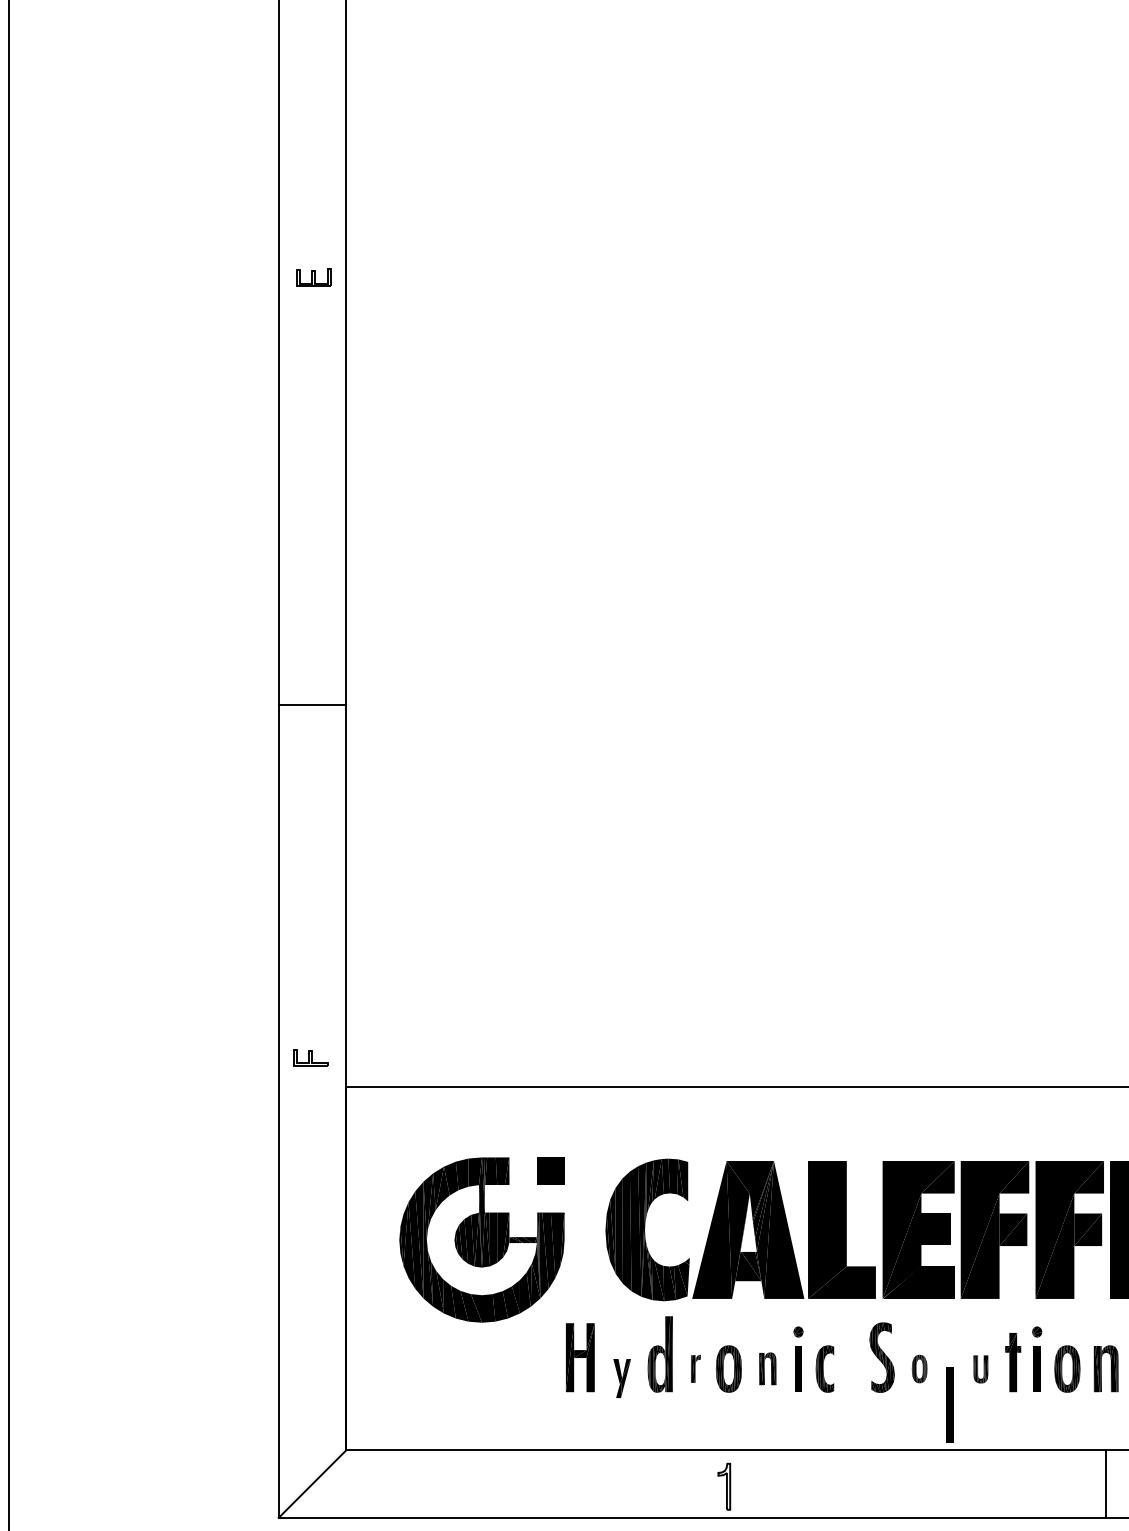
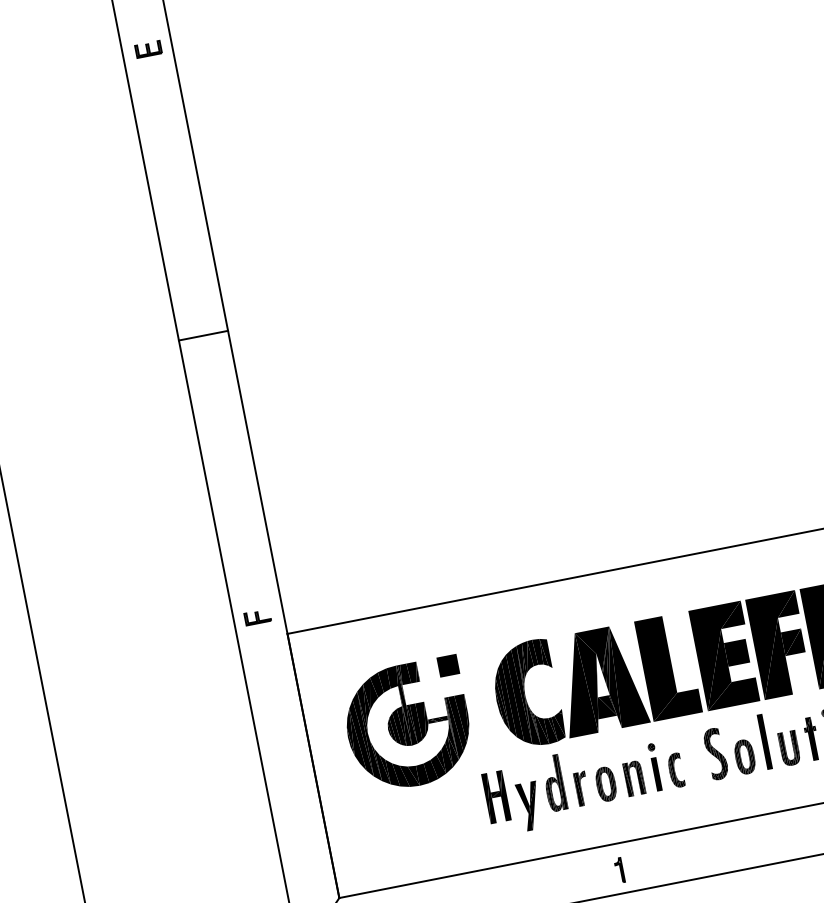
line: (312, 704) -> (203, 335), moved
part: (695, 1368) -> (581, 788), size x1.67
part: (767, 1368) -> (634, 778), size x1.43
part: (919, 1368) -> (744, 756), size x1.67
part: (980, 1369) -> (789, 748), size x1.67
part: (621, 1378) -> (529, 806), size x1.67
part: (949, 1404) -> (764, 741), moved
part: (724, 1486) -> (619, 870), size x0.71

